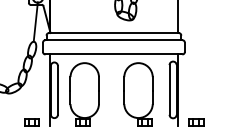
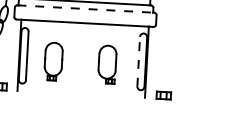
line: (114, 40) -> (86, 9), solid -> dashed
line: (169, 90) -> (138, 62), solid -> dashed
part: (84, 94) -> (53, 61), size x0.6
part: (138, 94) -> (107, 64), size x0.6

